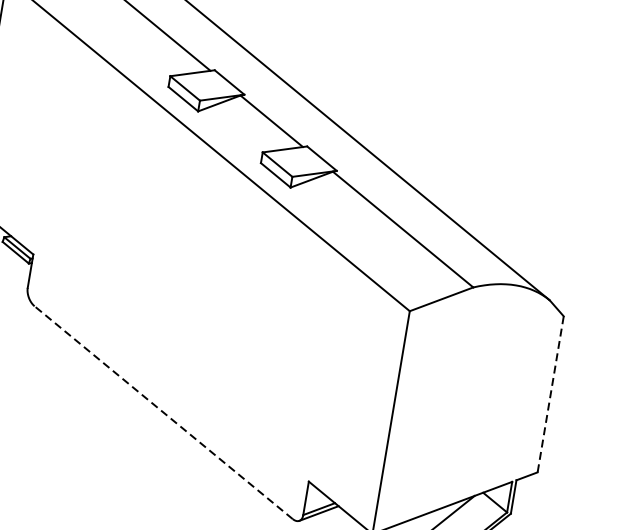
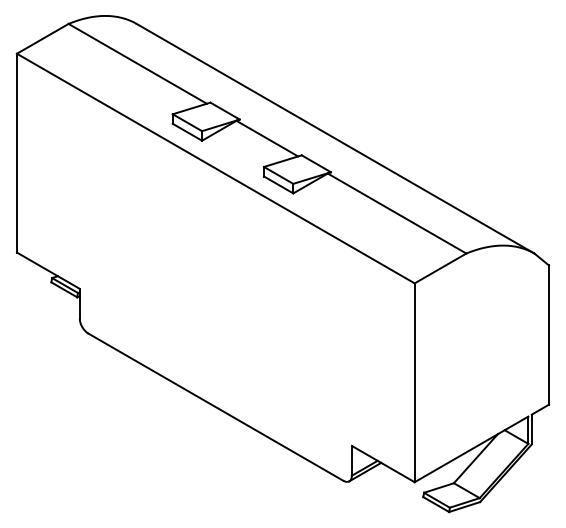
line: (551, 394) -> (549, 335), dashed -> solid
line: (163, 411) -> (215, 406), dashed -> solid

